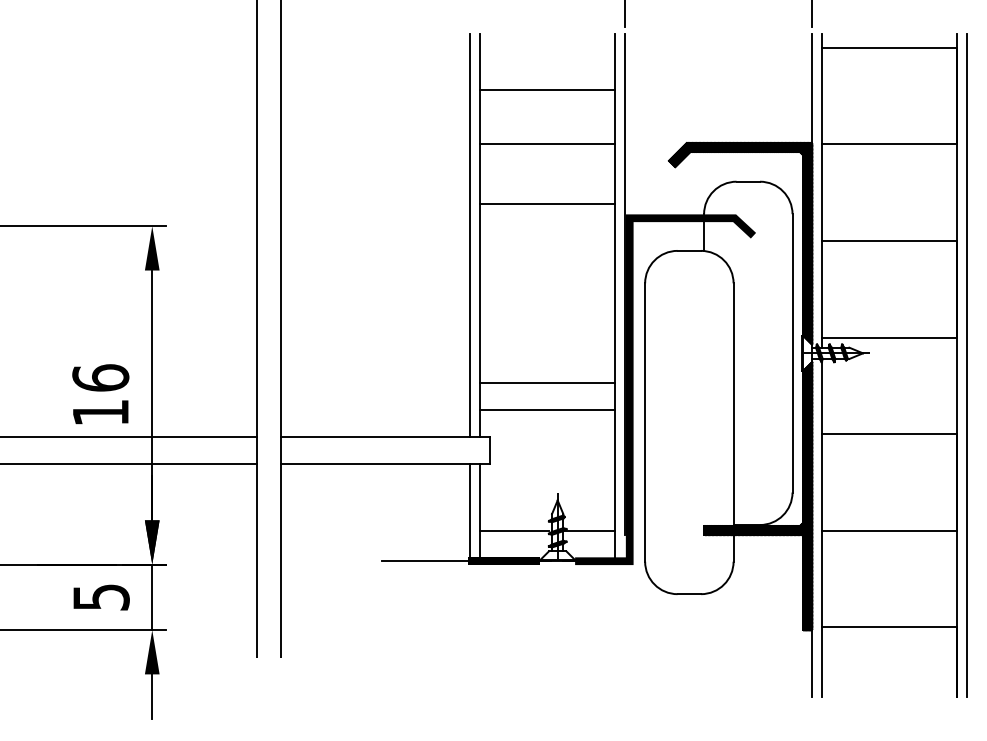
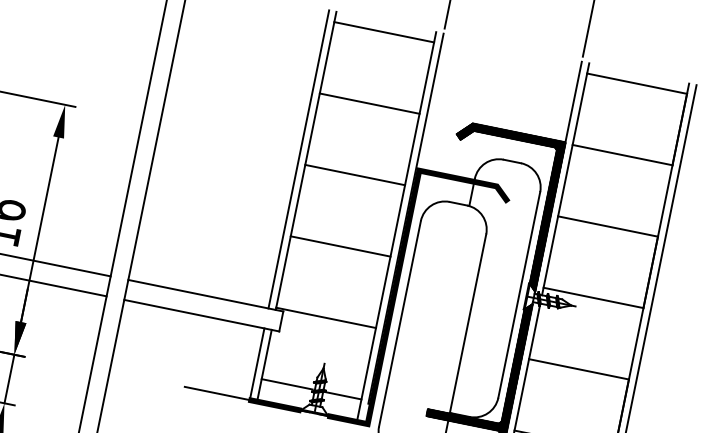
line: (547, 89) -> (384, 32), moved
line: (547, 203) -> (355, 174), moved
line: (547, 382) -> (340, 246), moved
line: (547, 410) -> (326, 318), moved

